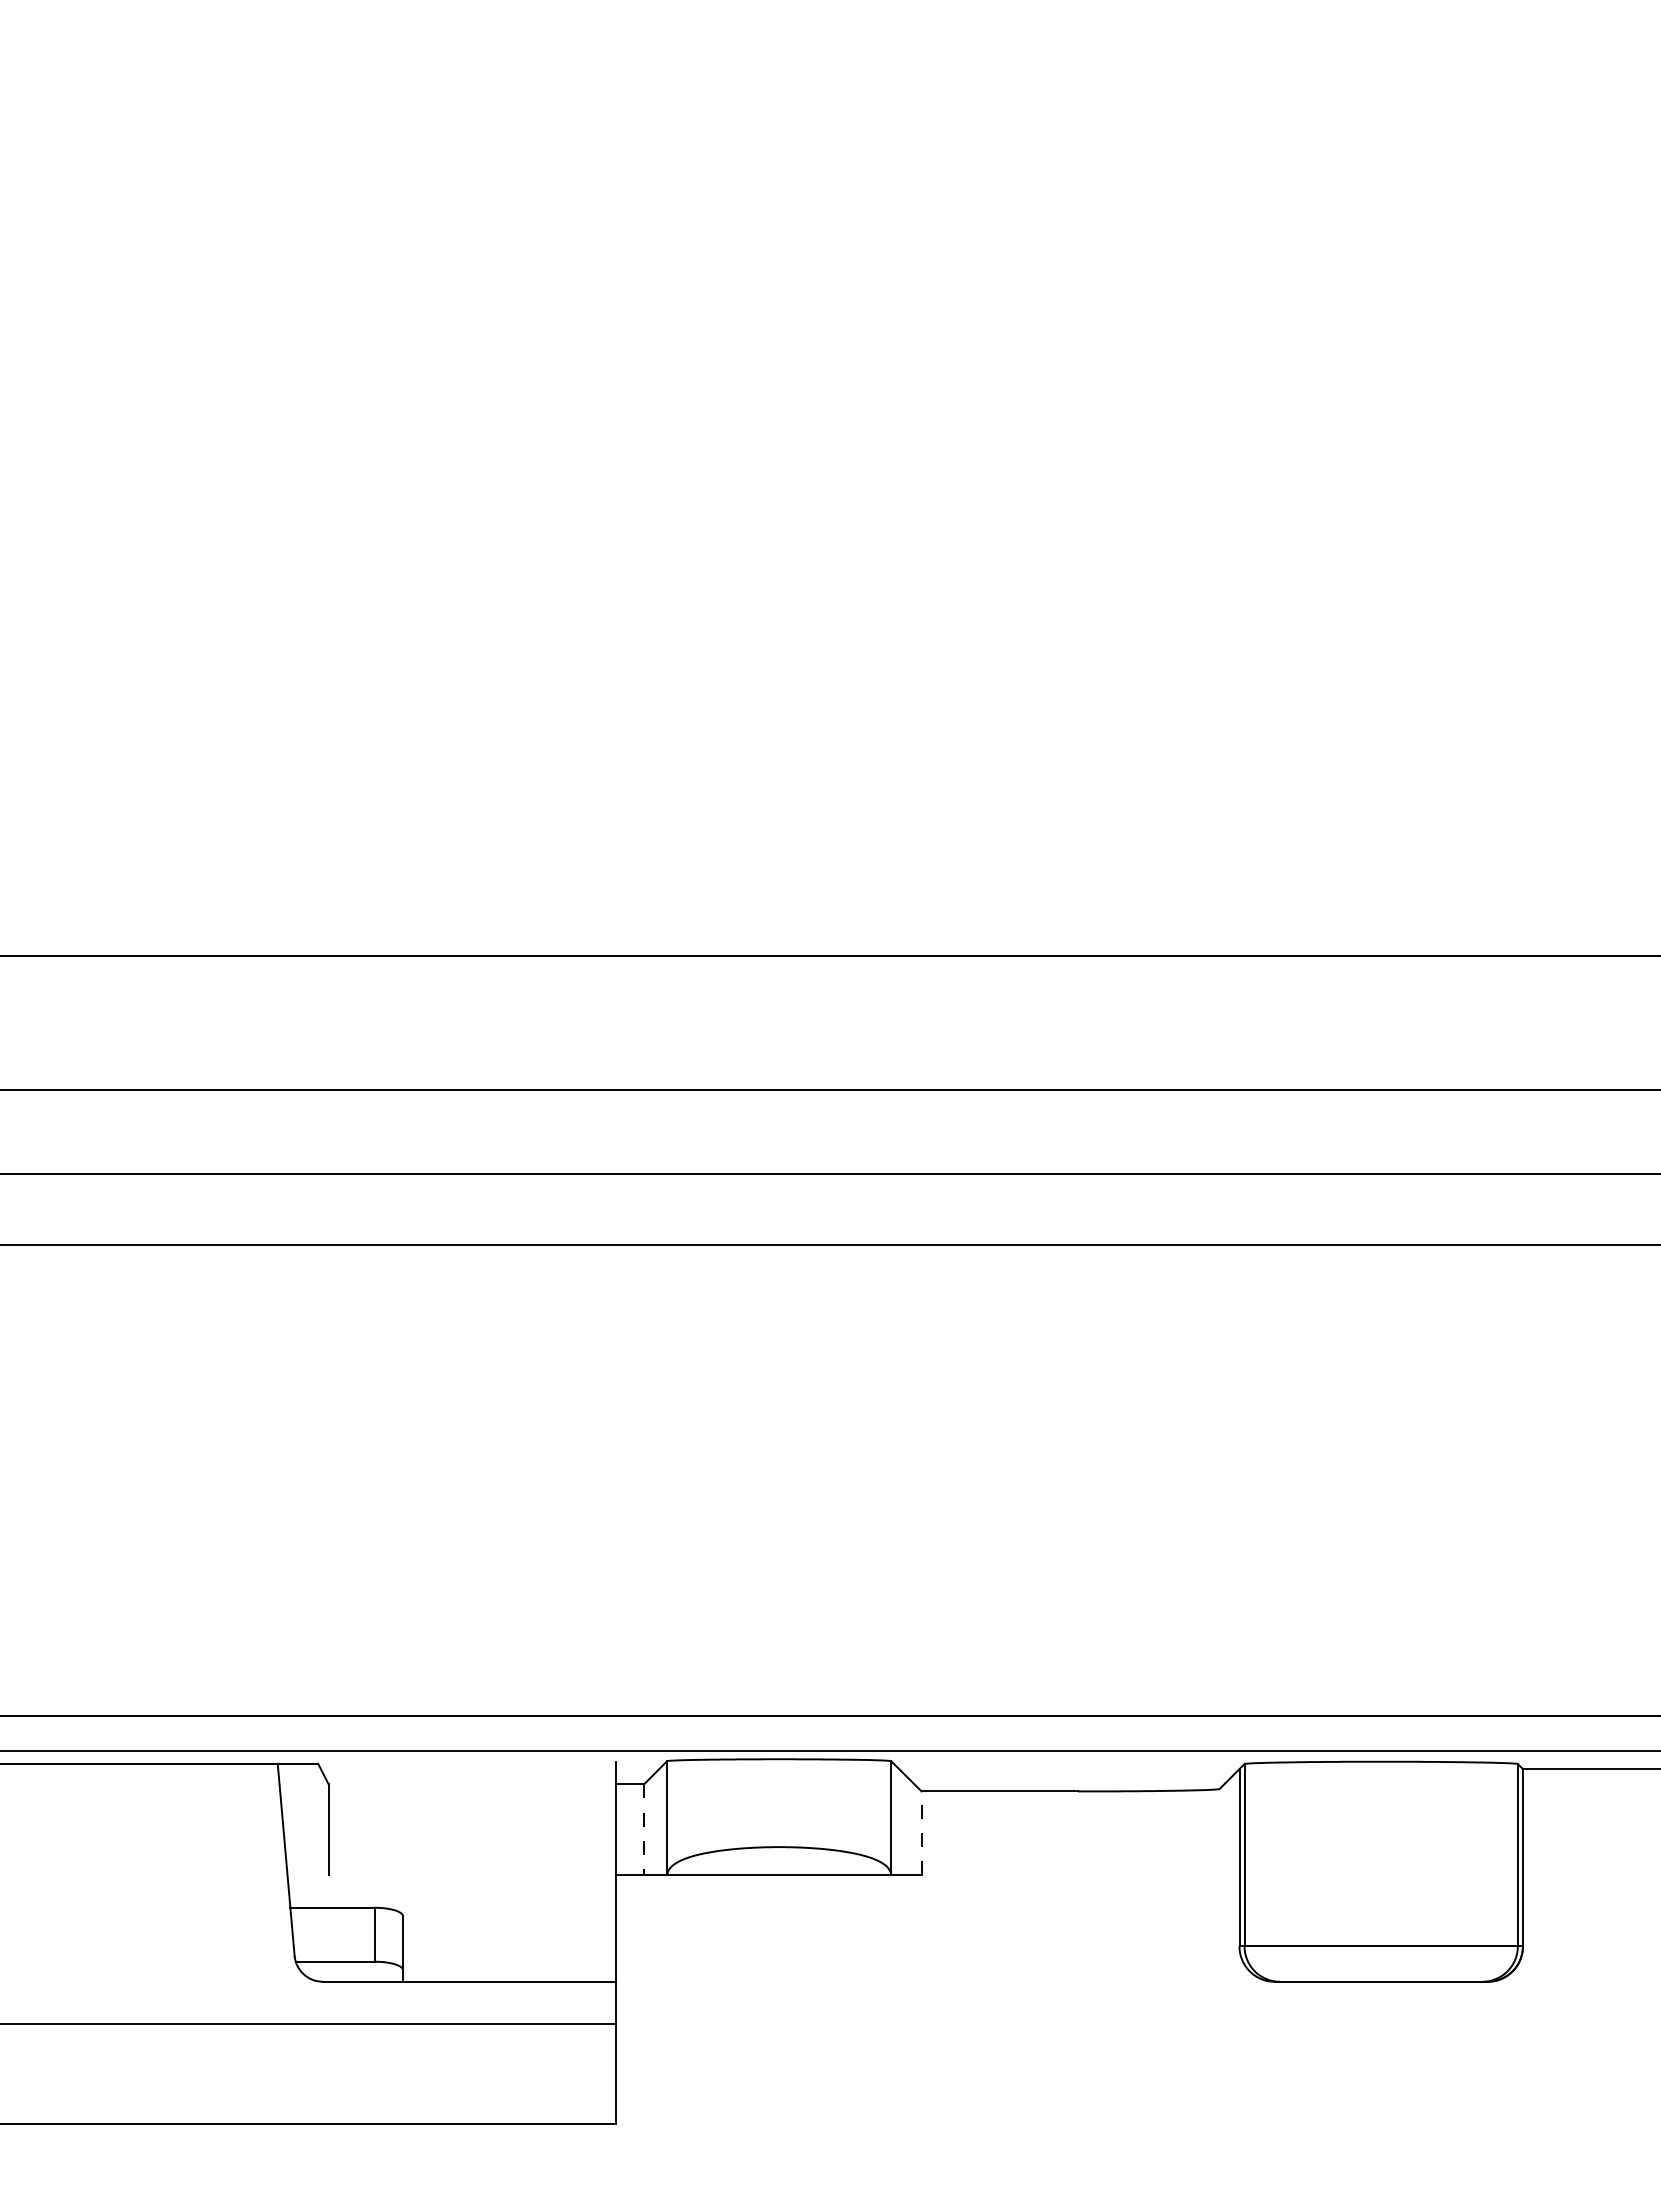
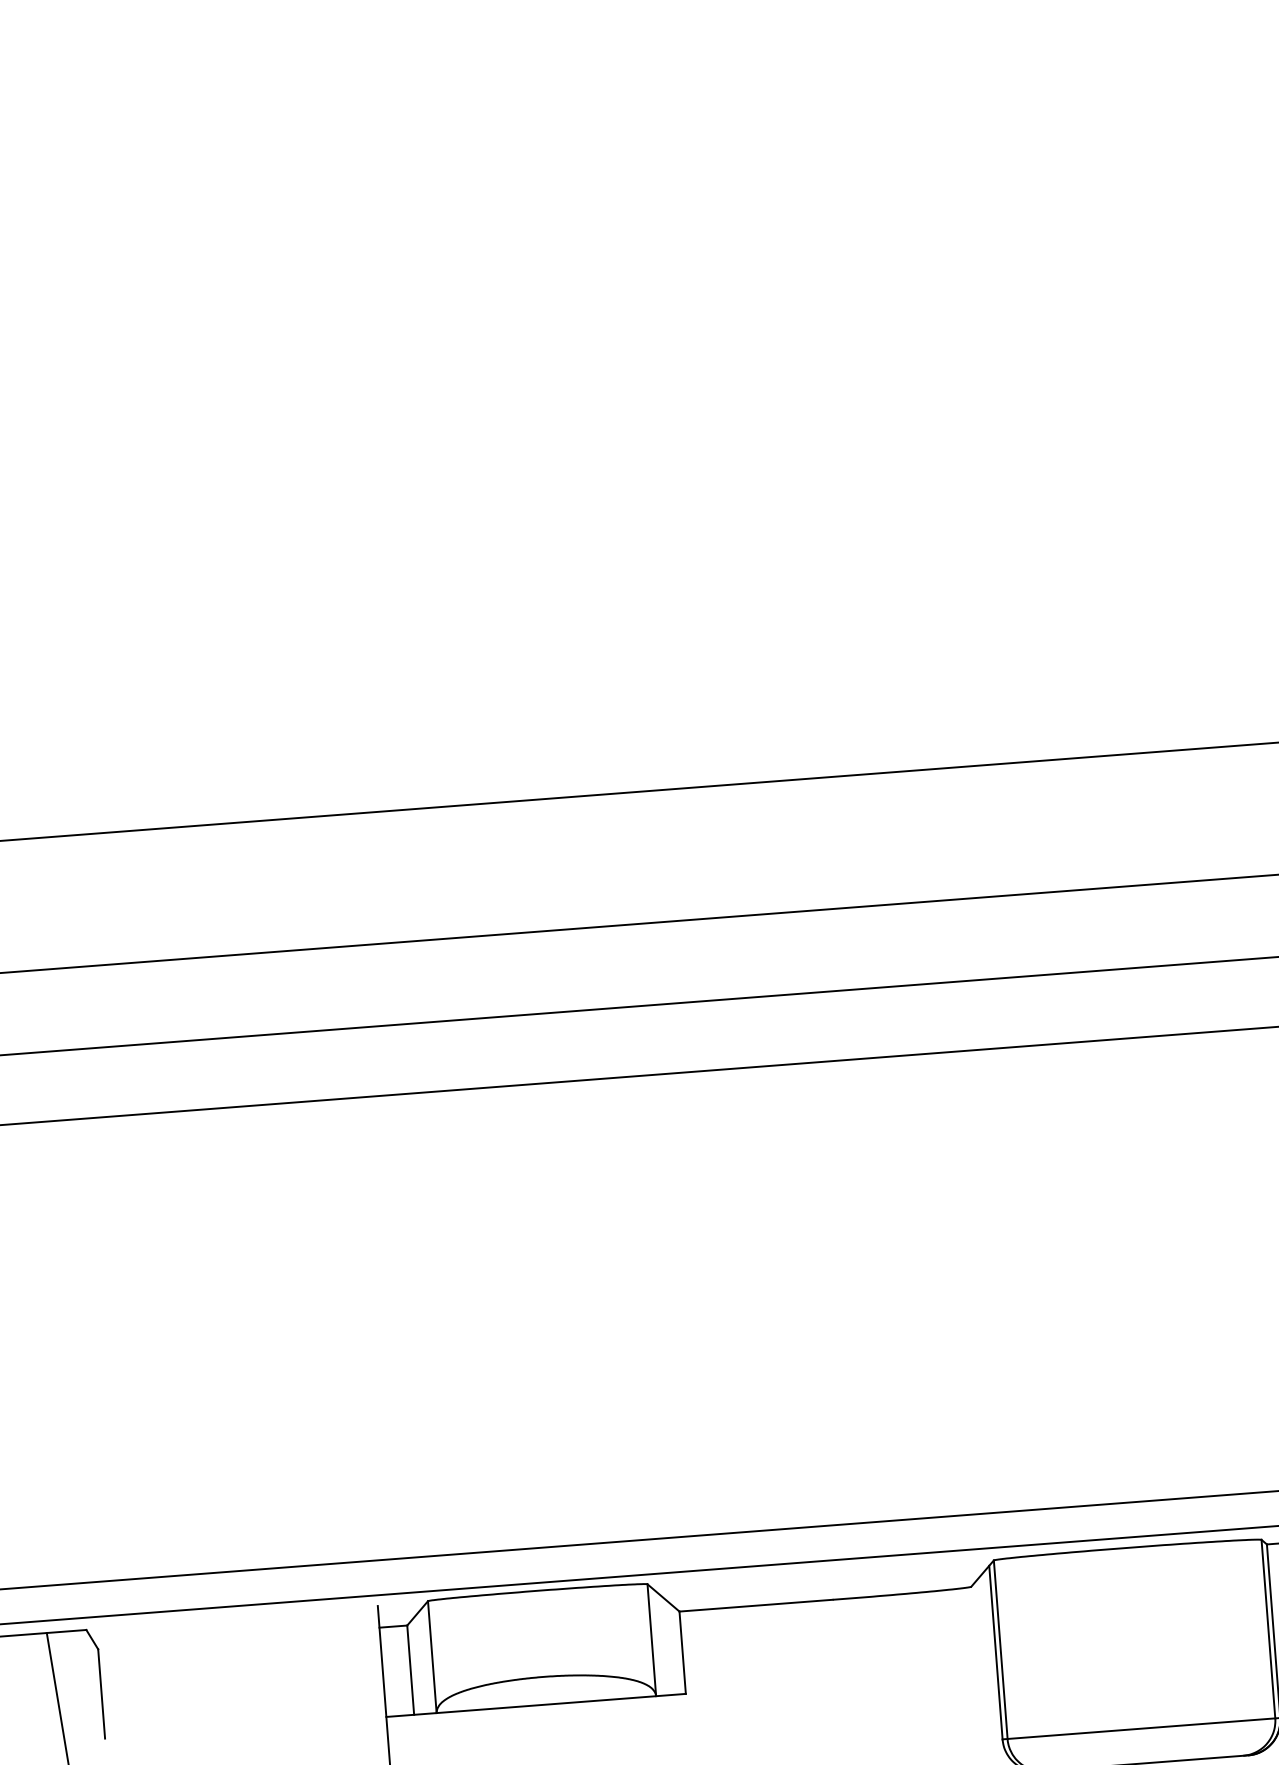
line: (644, 1829) -> (410, 1669), dashed -> solid
line: (921, 1832) -> (682, 1651), dashed -> solid

